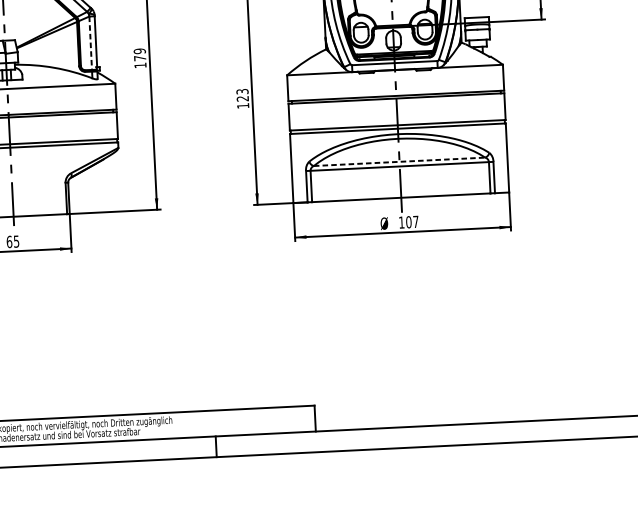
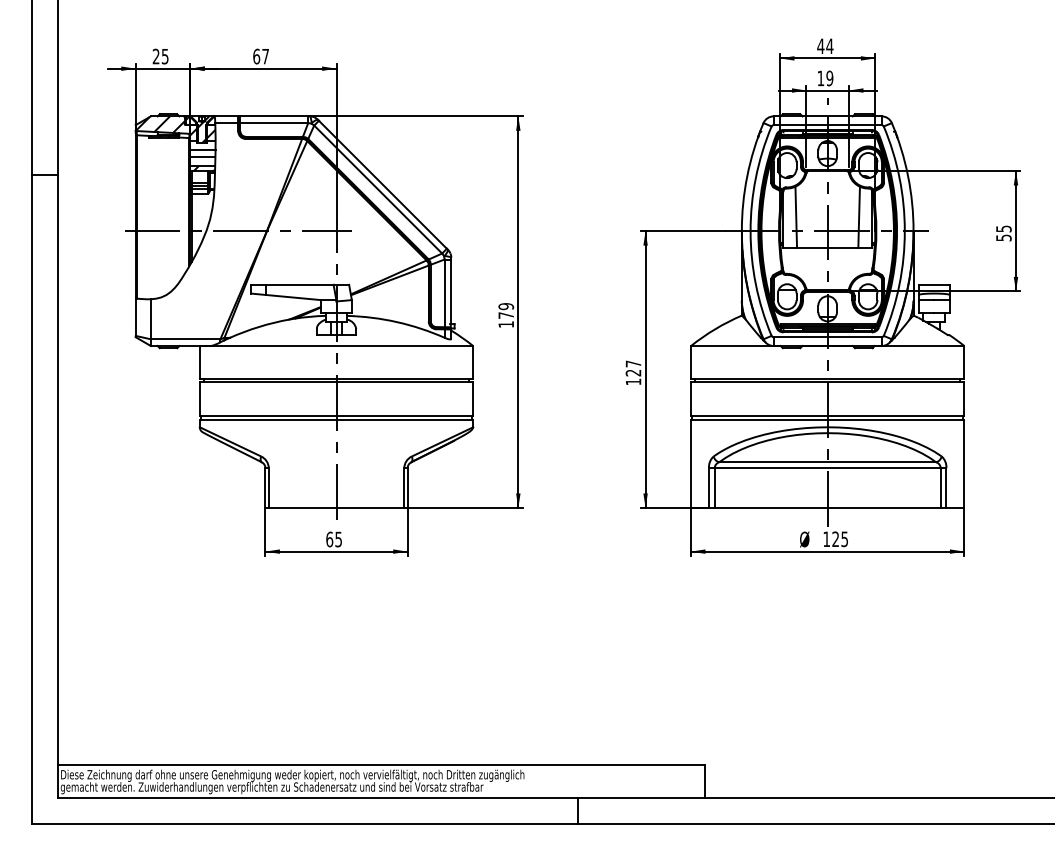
line: (90, 43) -> (444, 293), dashed -> solid
text: (242, 91) -> (633, 363), 123 -> 127
line: (399, 161) -> (827, 462), dashed -> solid
text: (411, 222) -> (839, 539), 107 -> 125

